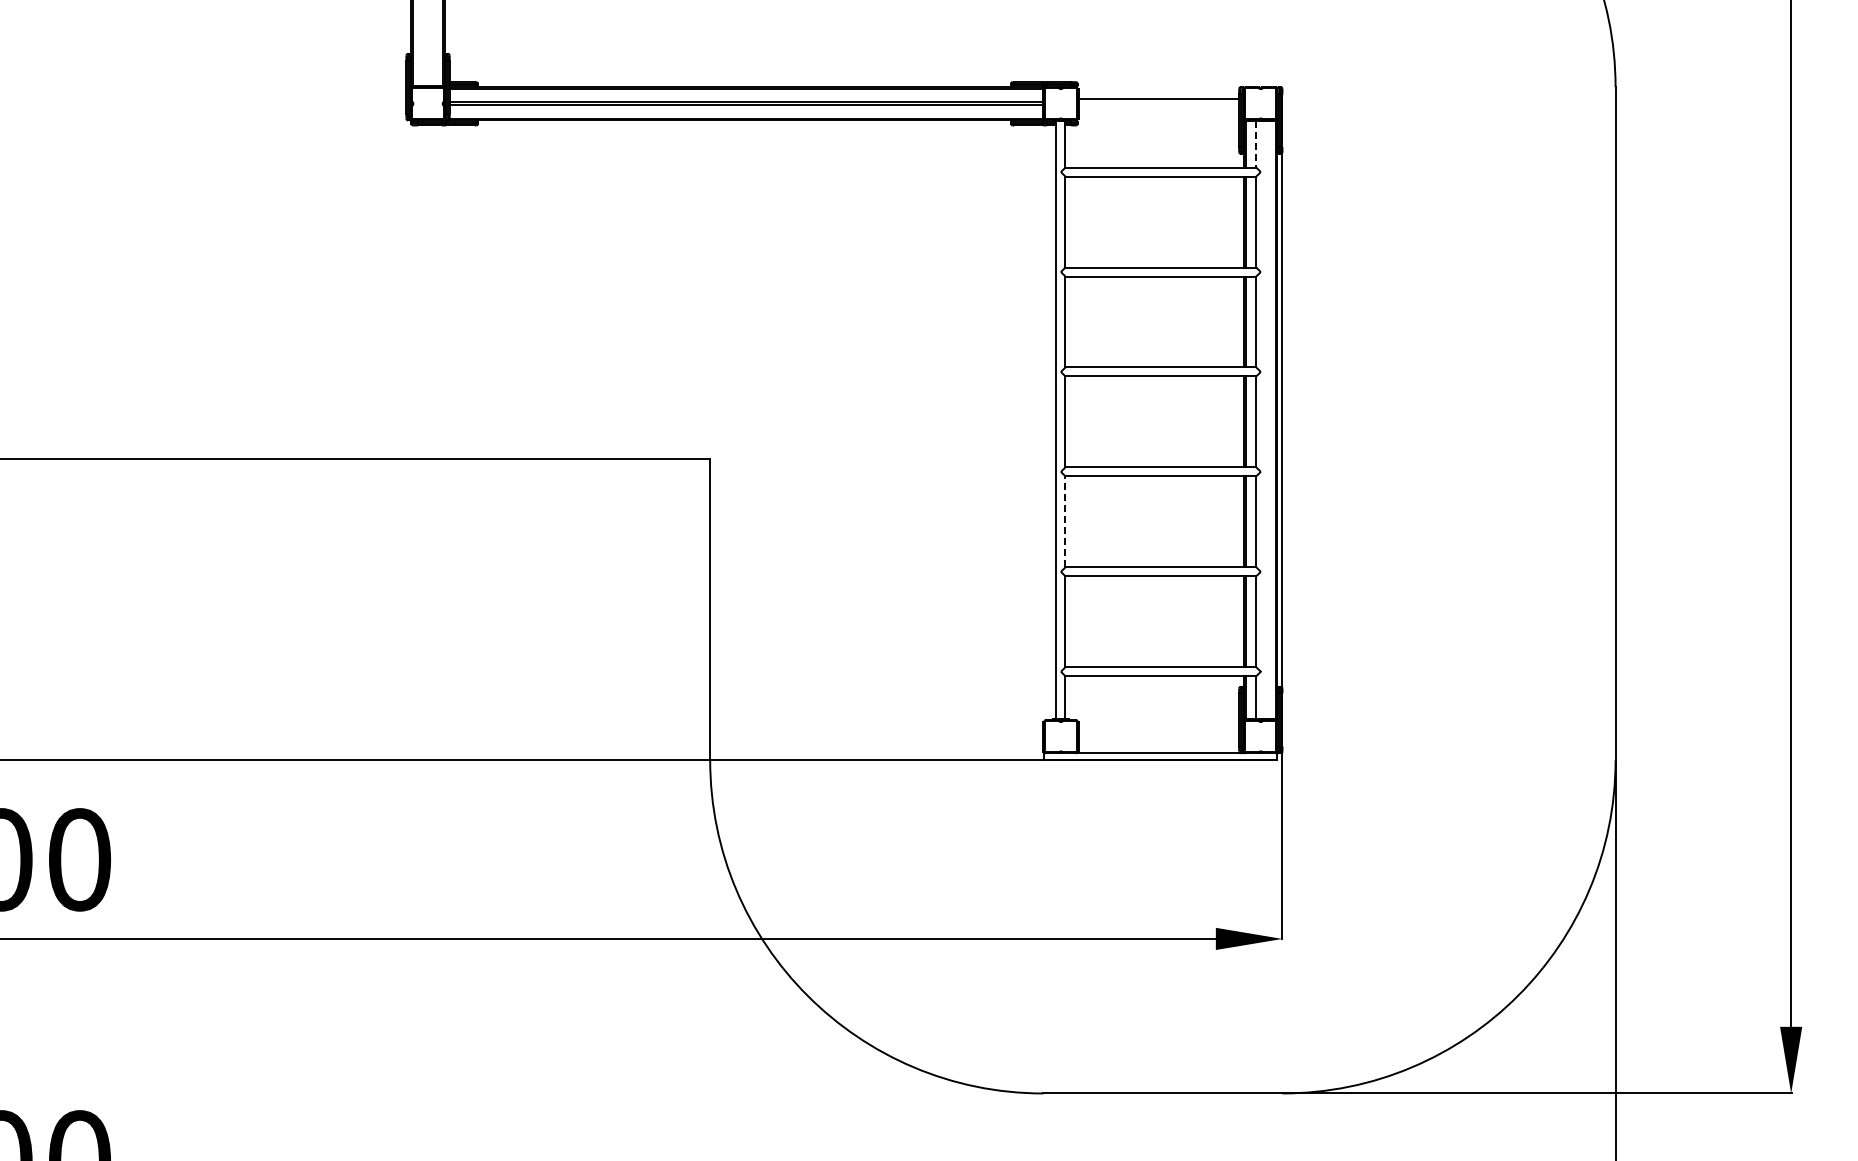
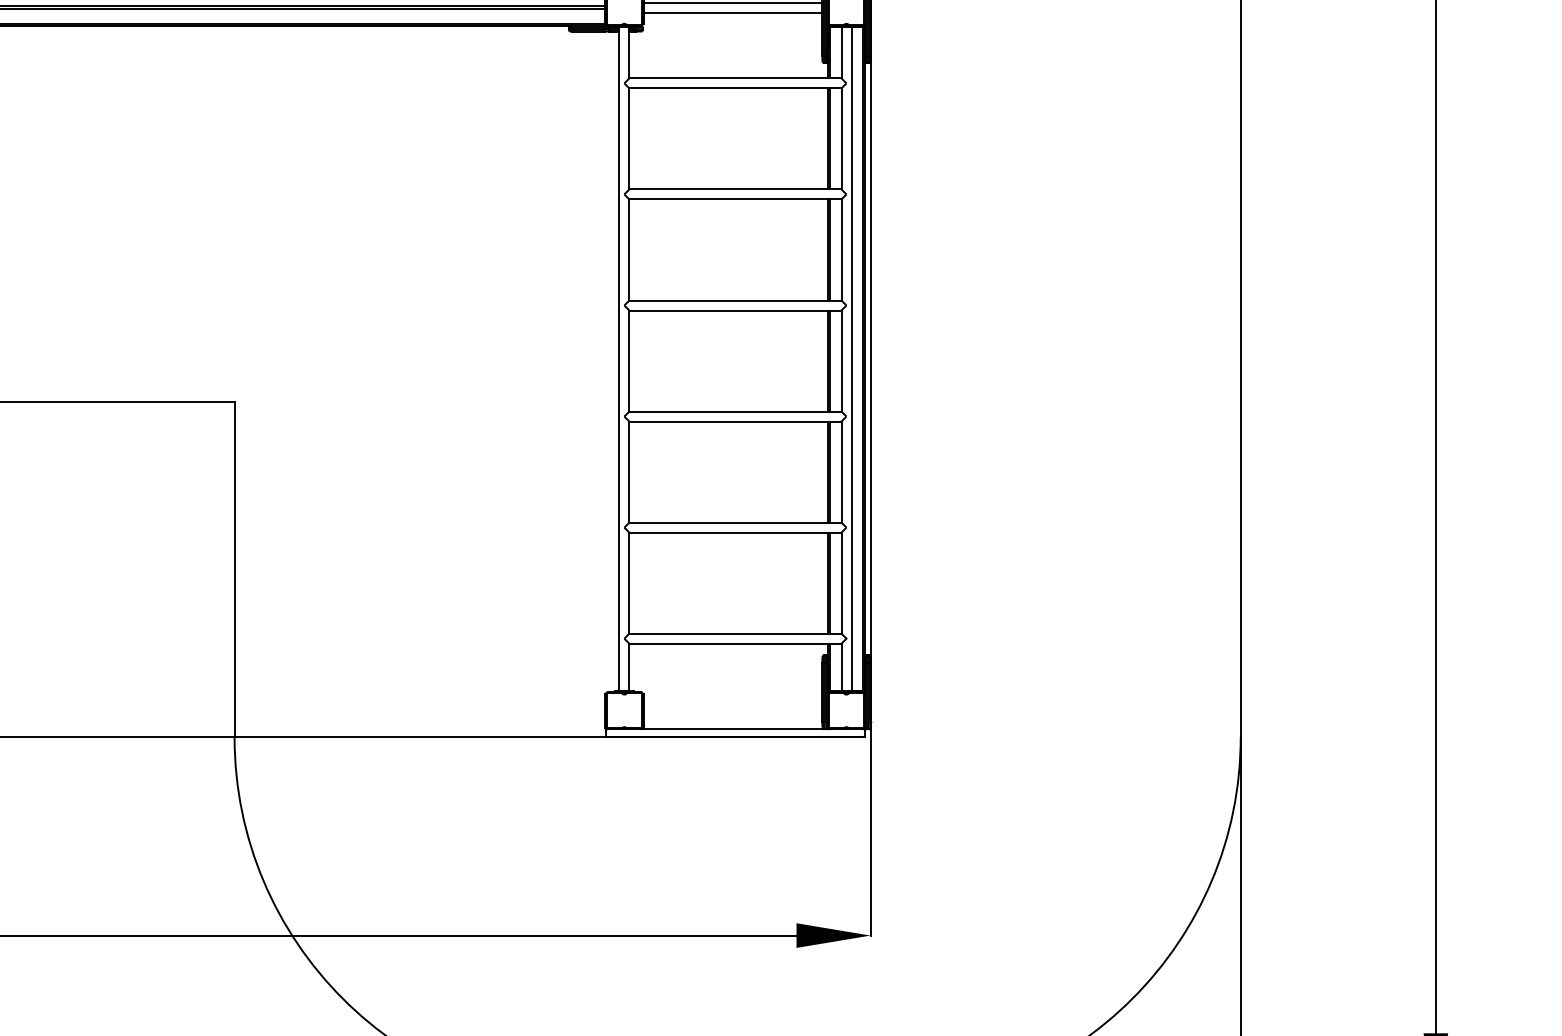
line: (1158, 108) -> (732, 12), added
line: (1256, 145) -> (841, 53), dashed -> solid
line: (1265, 420) -> (851, 359), added
line: (1065, 521) -> (629, 471), dashed -> solid

